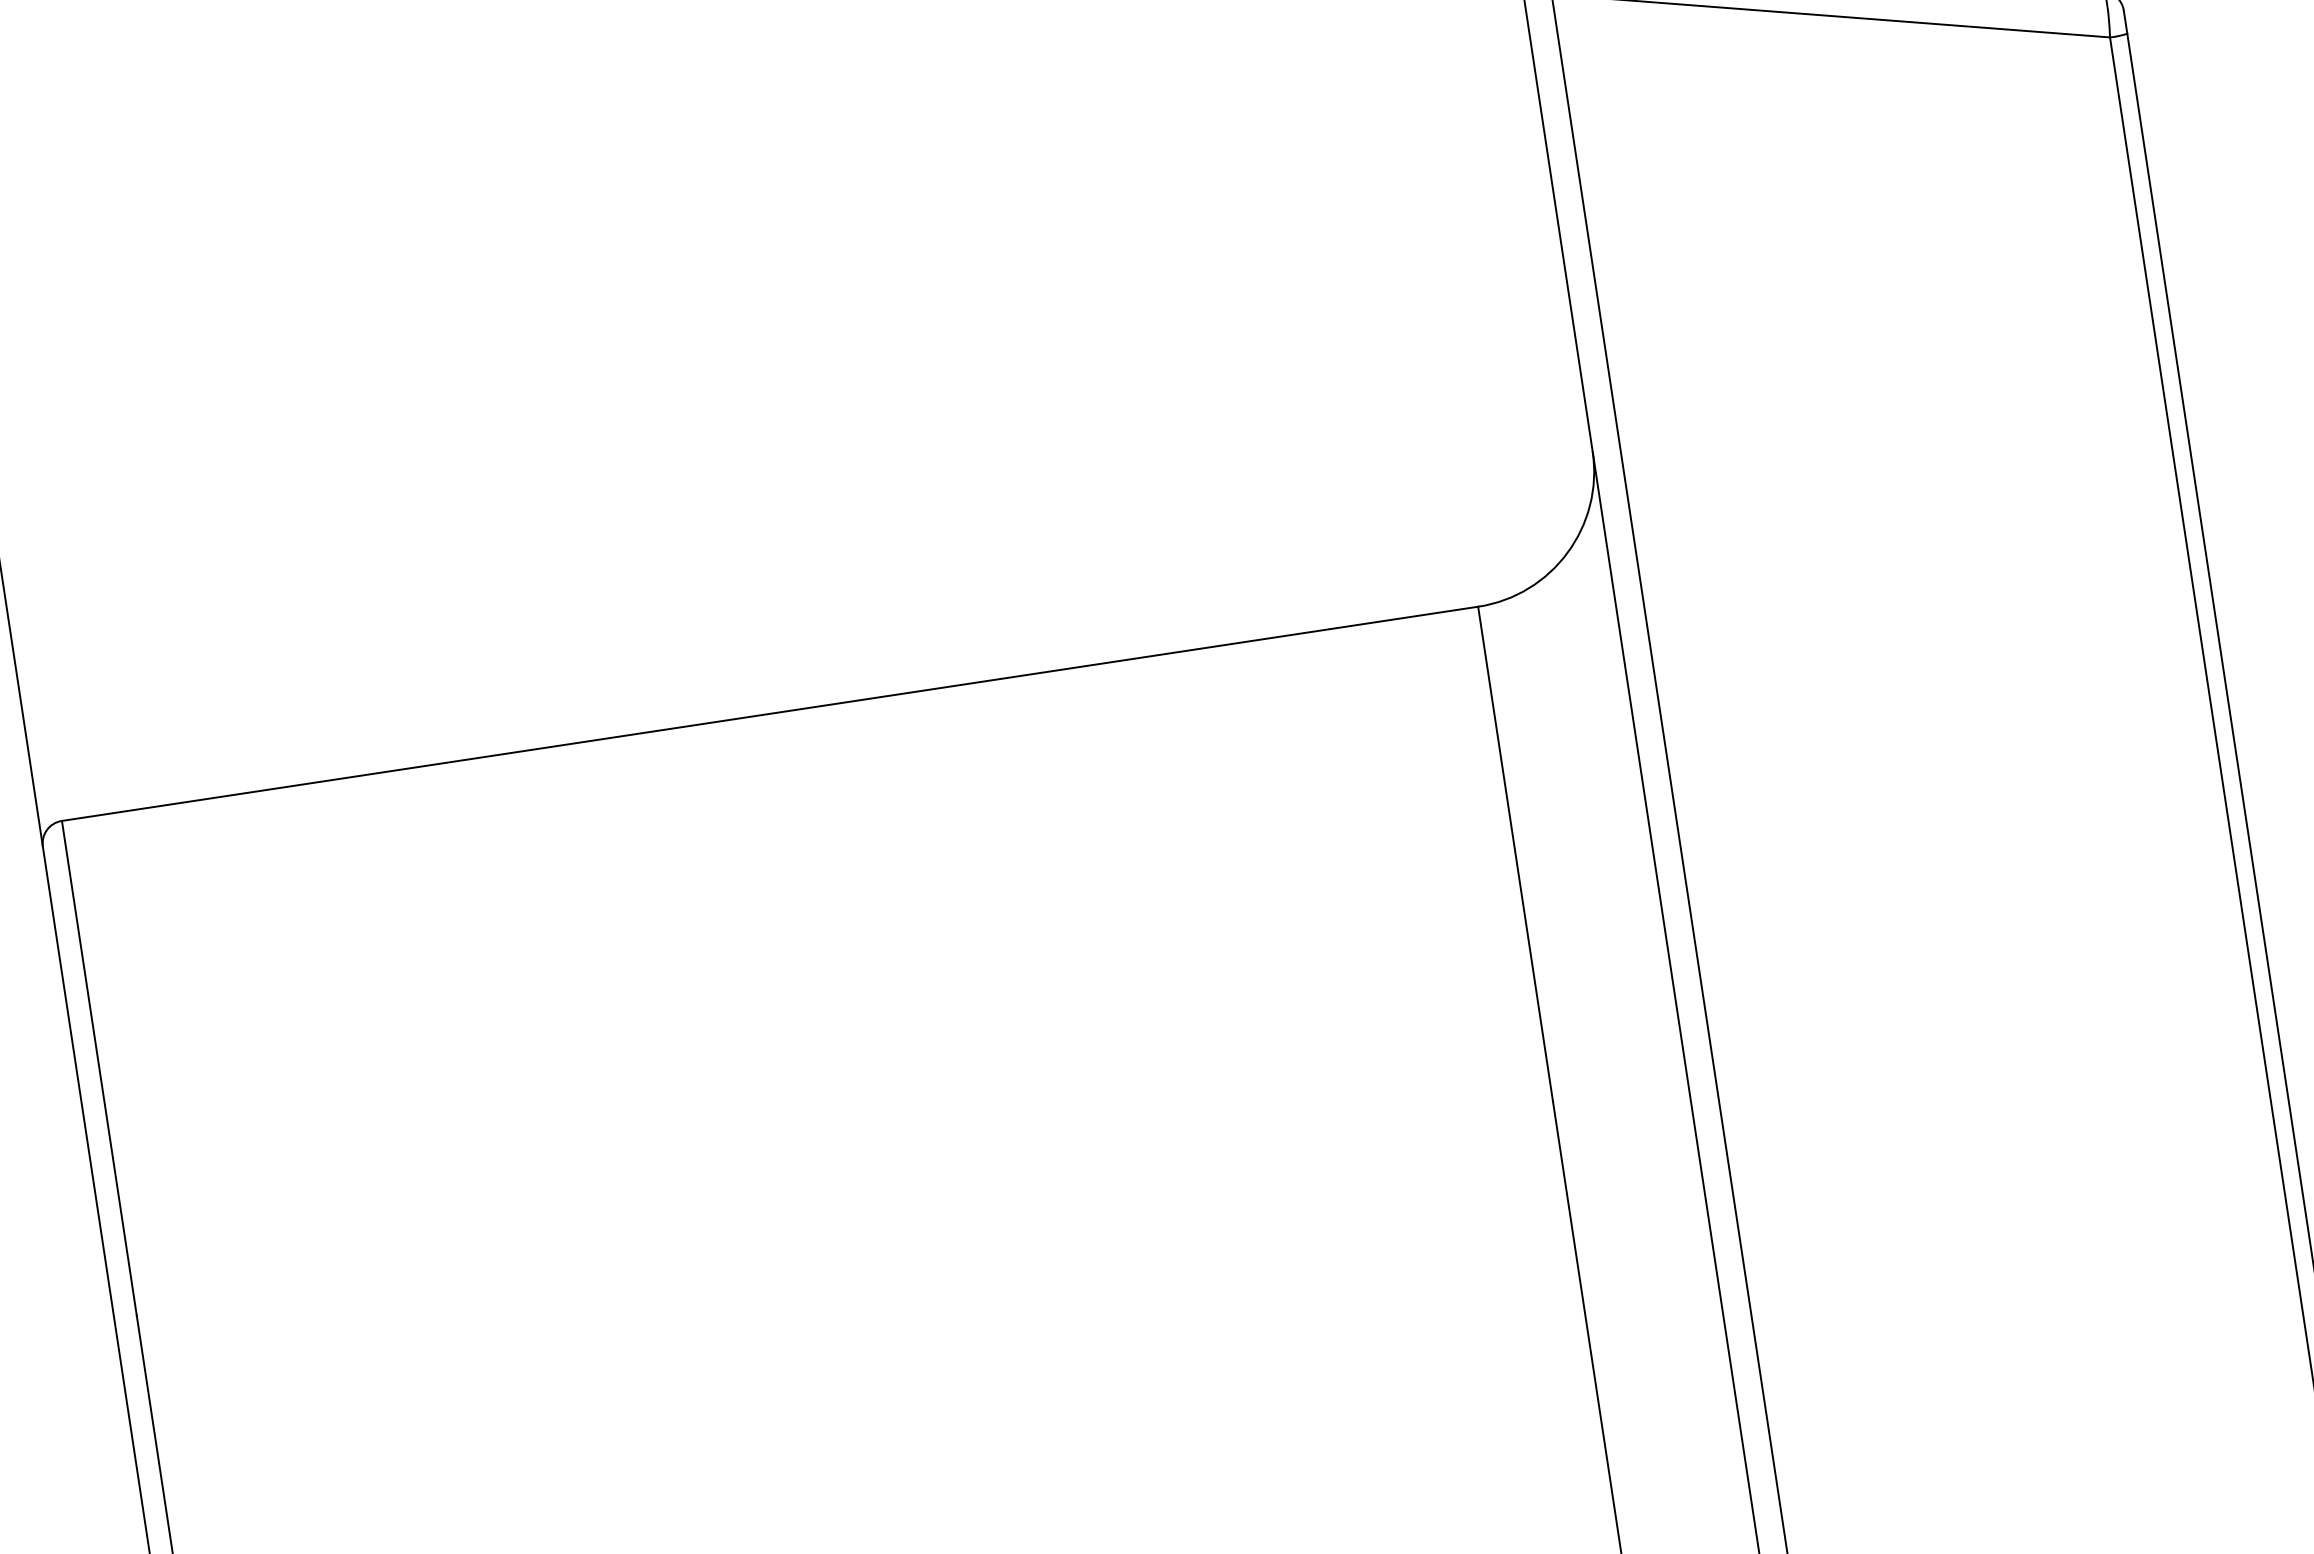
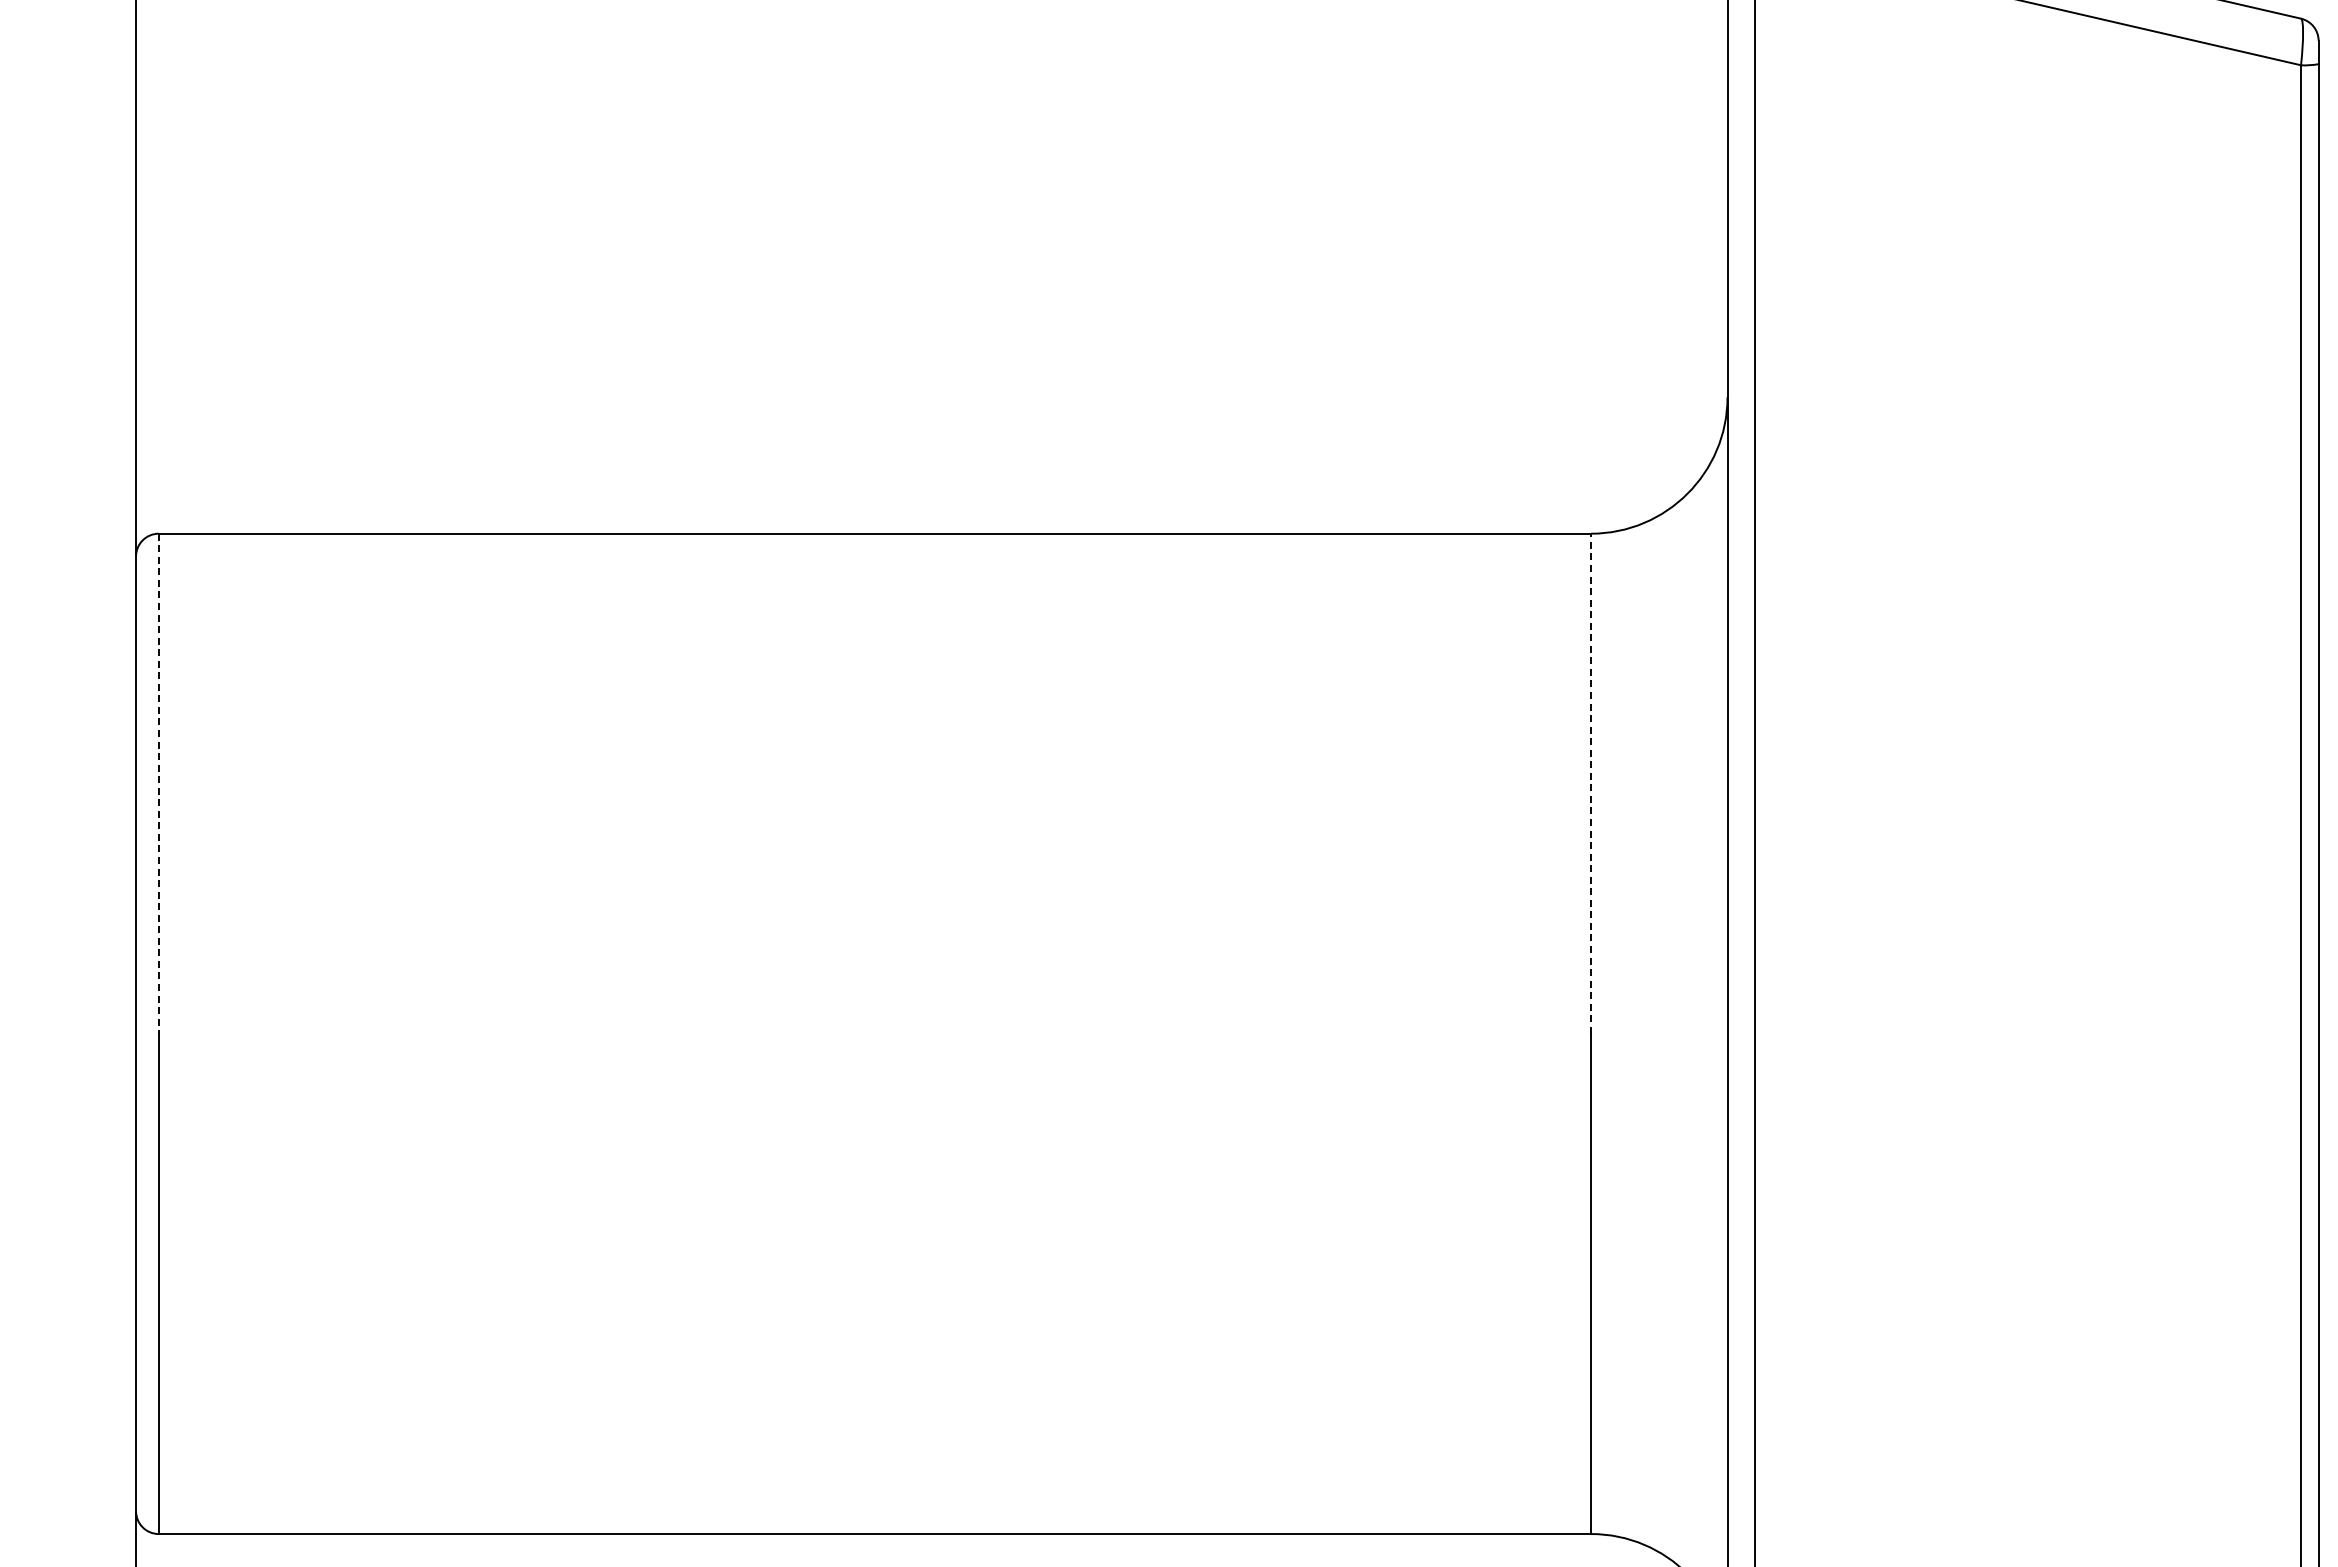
line: (1515, 853) -> (1591, 783), solid -> dashed
line: (99, 1068) -> (158, 784), solid -> dashed

